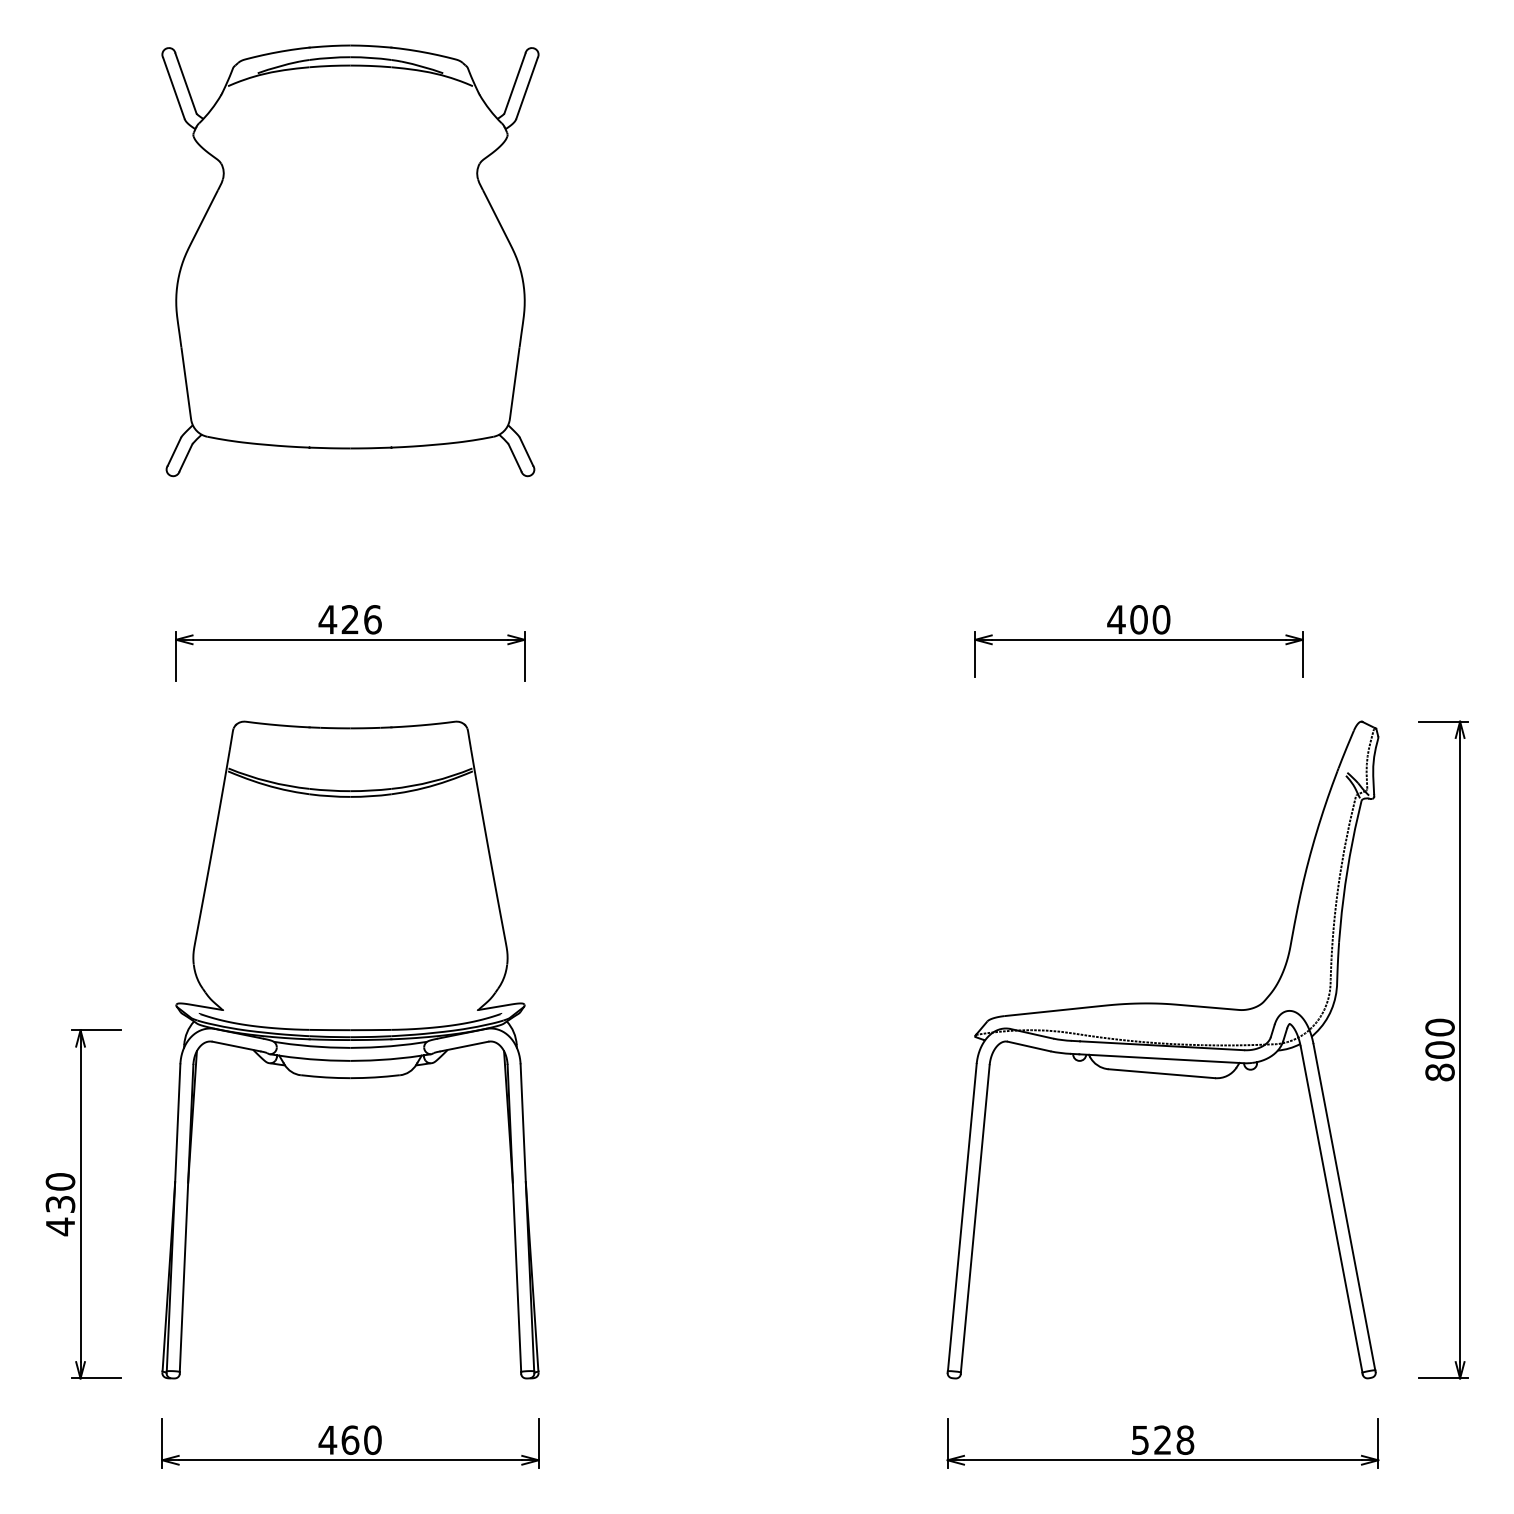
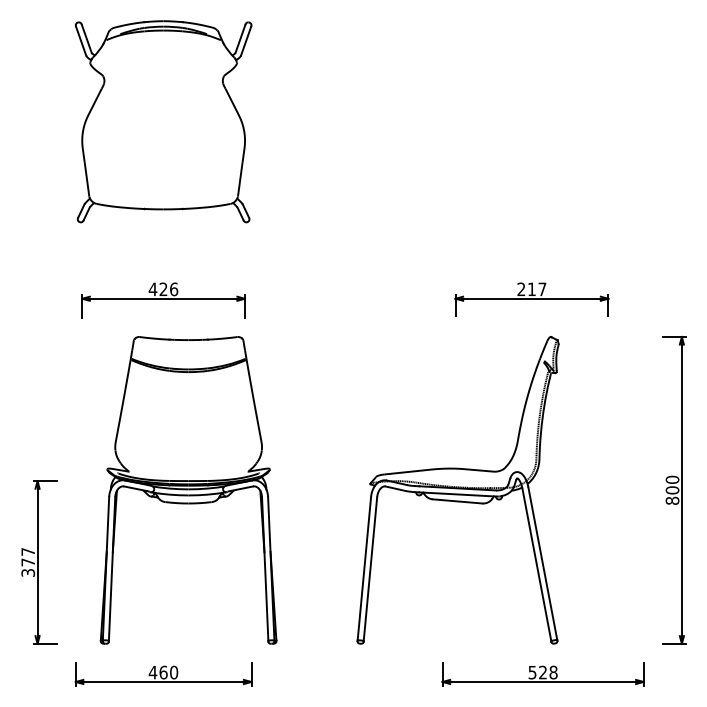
text: (1138, 619) -> (531, 289), 400 -> 217
part: (350, 1050) -> (188, 490), moved
part: (1161, 1050) -> (457, 490), moved
text: (61, 1204) -> (28, 562), 430 -> 377

